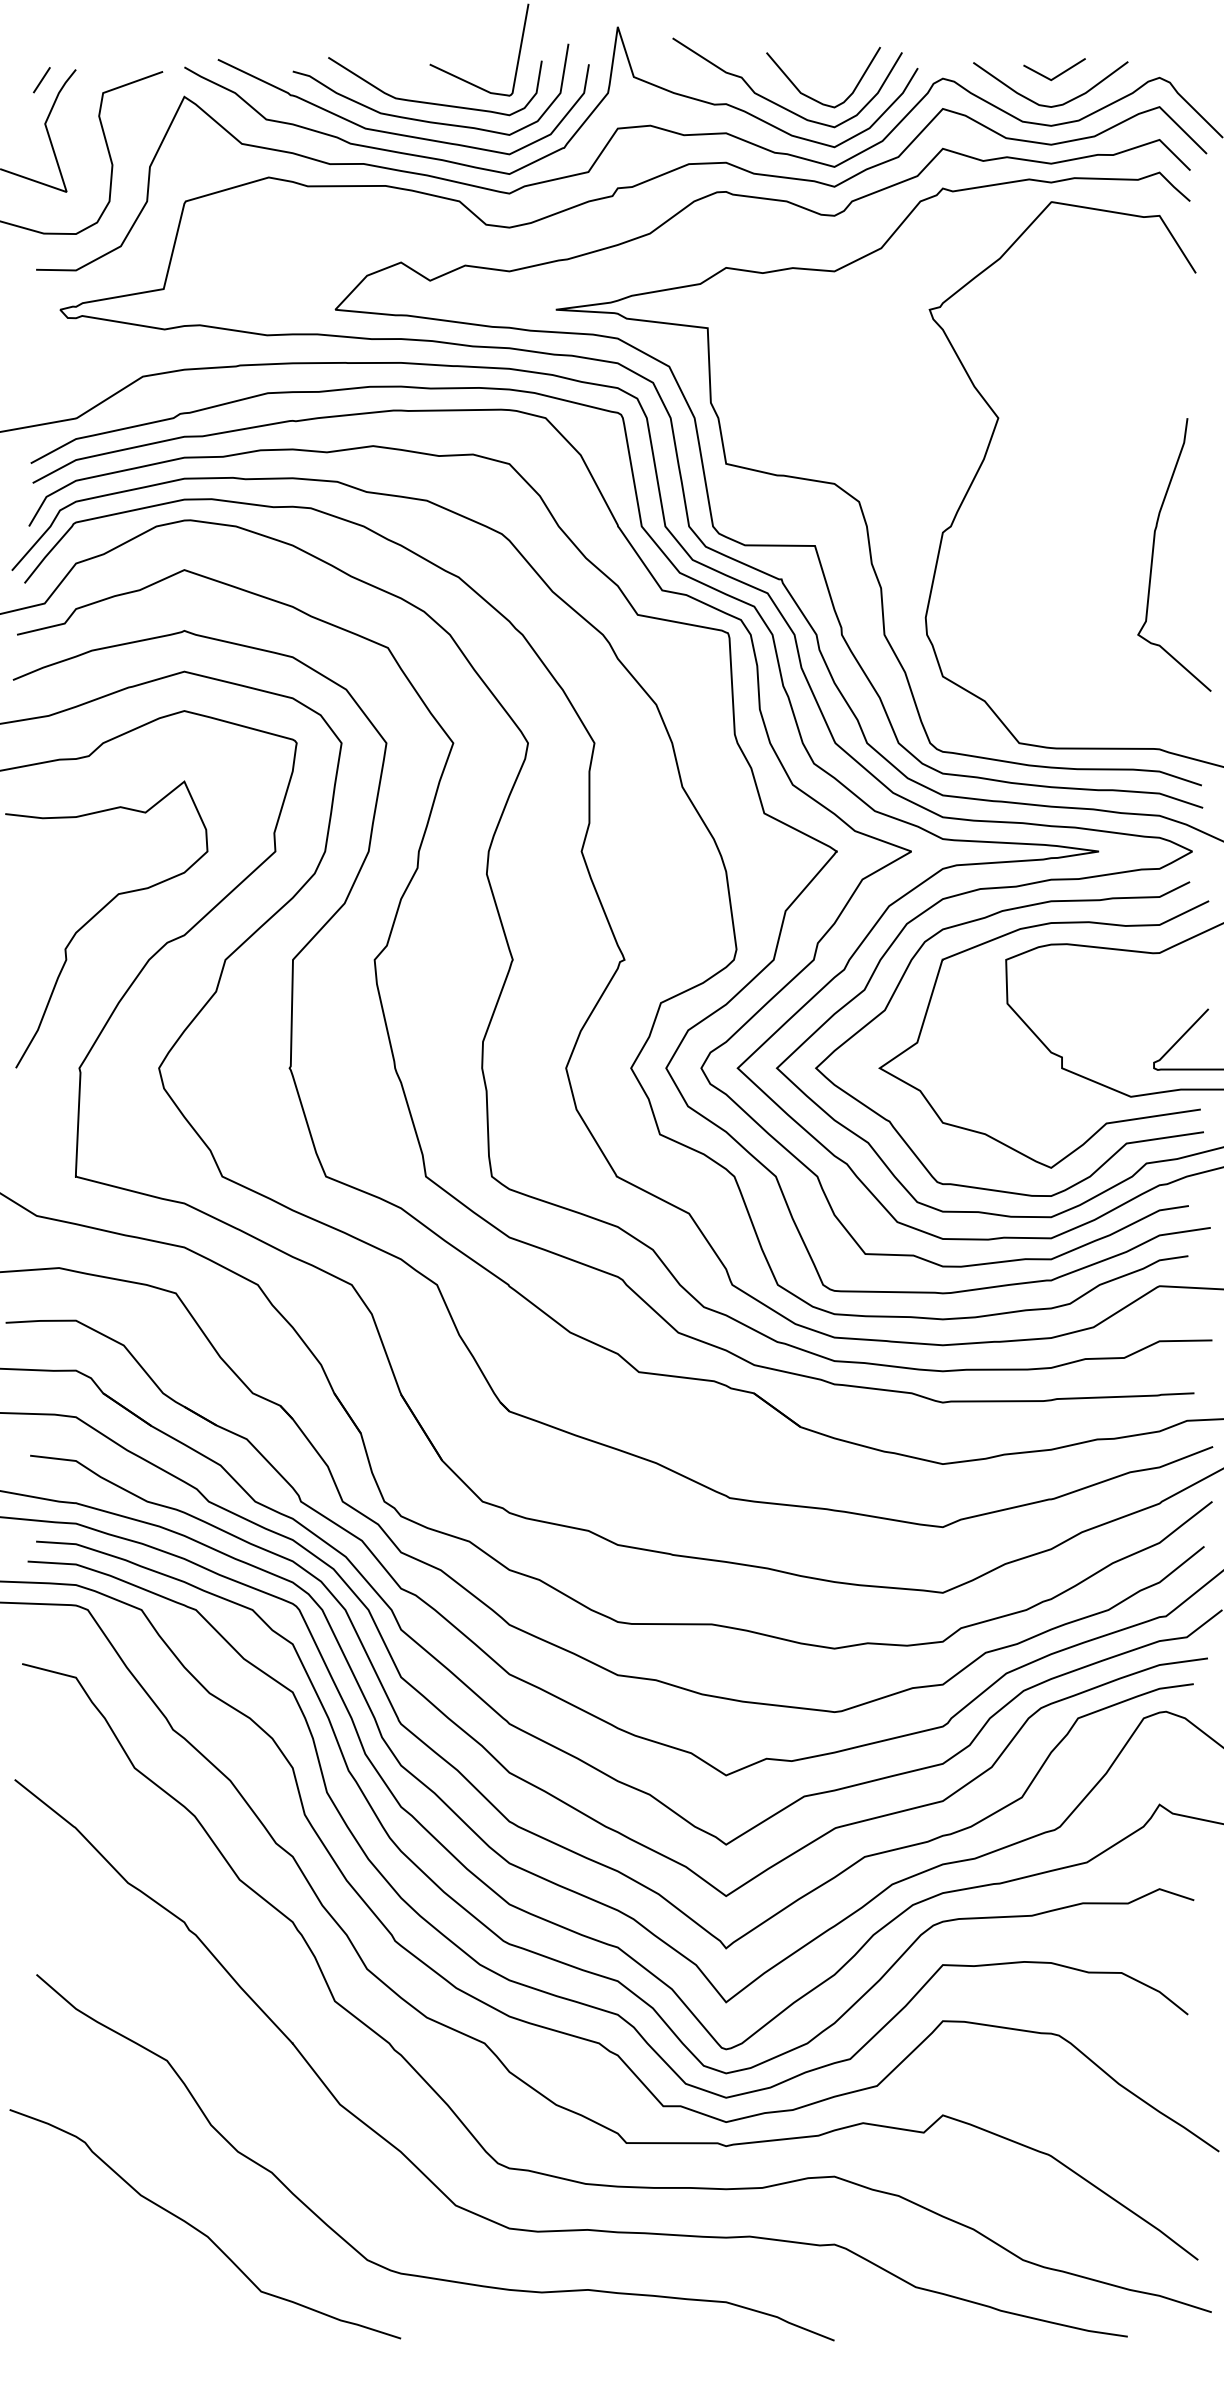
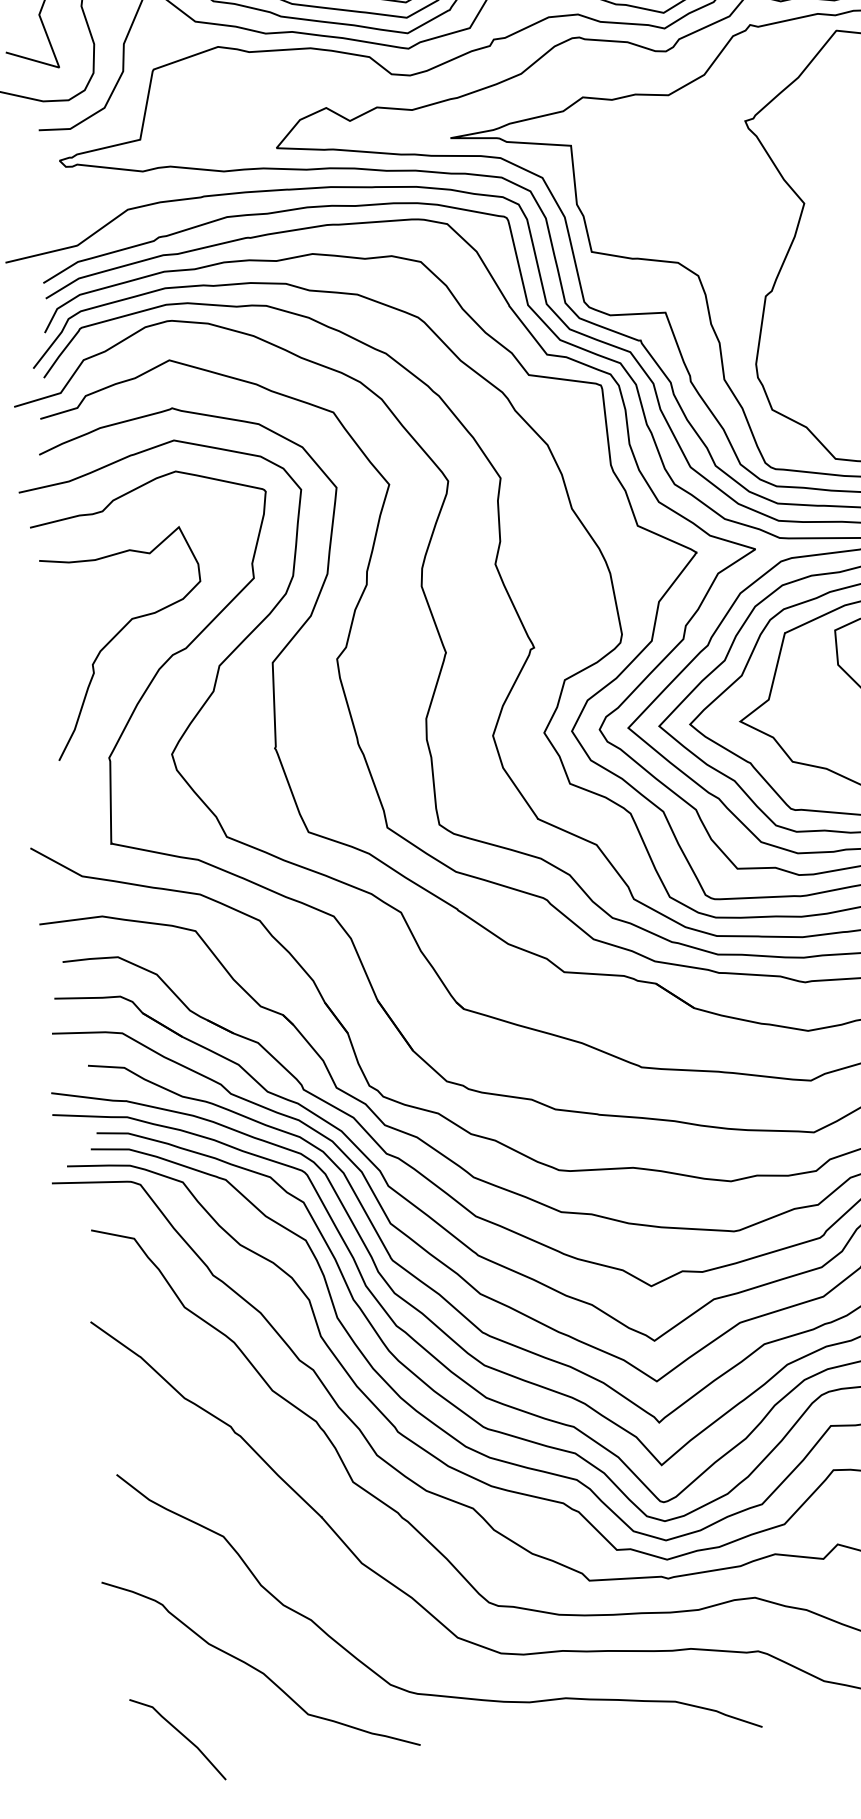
line: (99, 2307) -> (181, 1734), added

